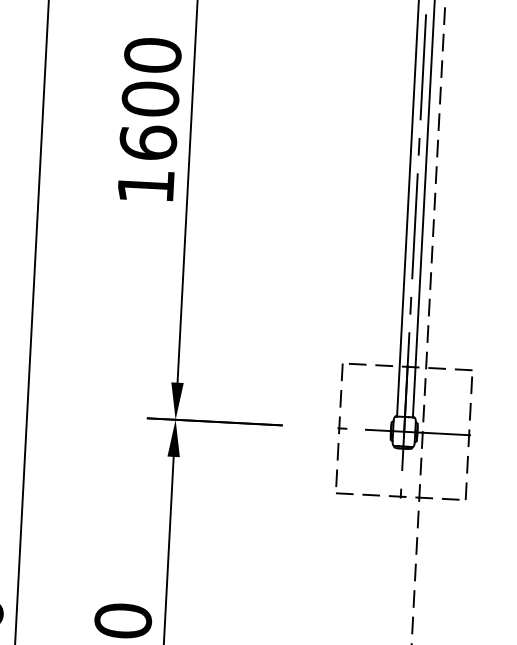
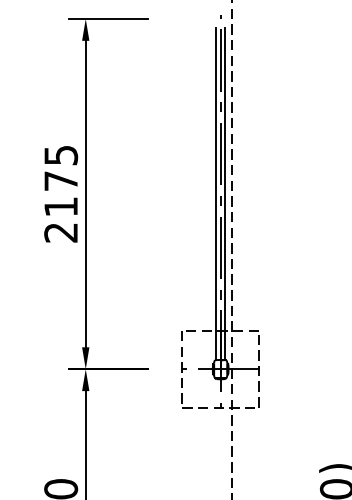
text: (150, 119) -> (61, 193), 1600 -> 2175

